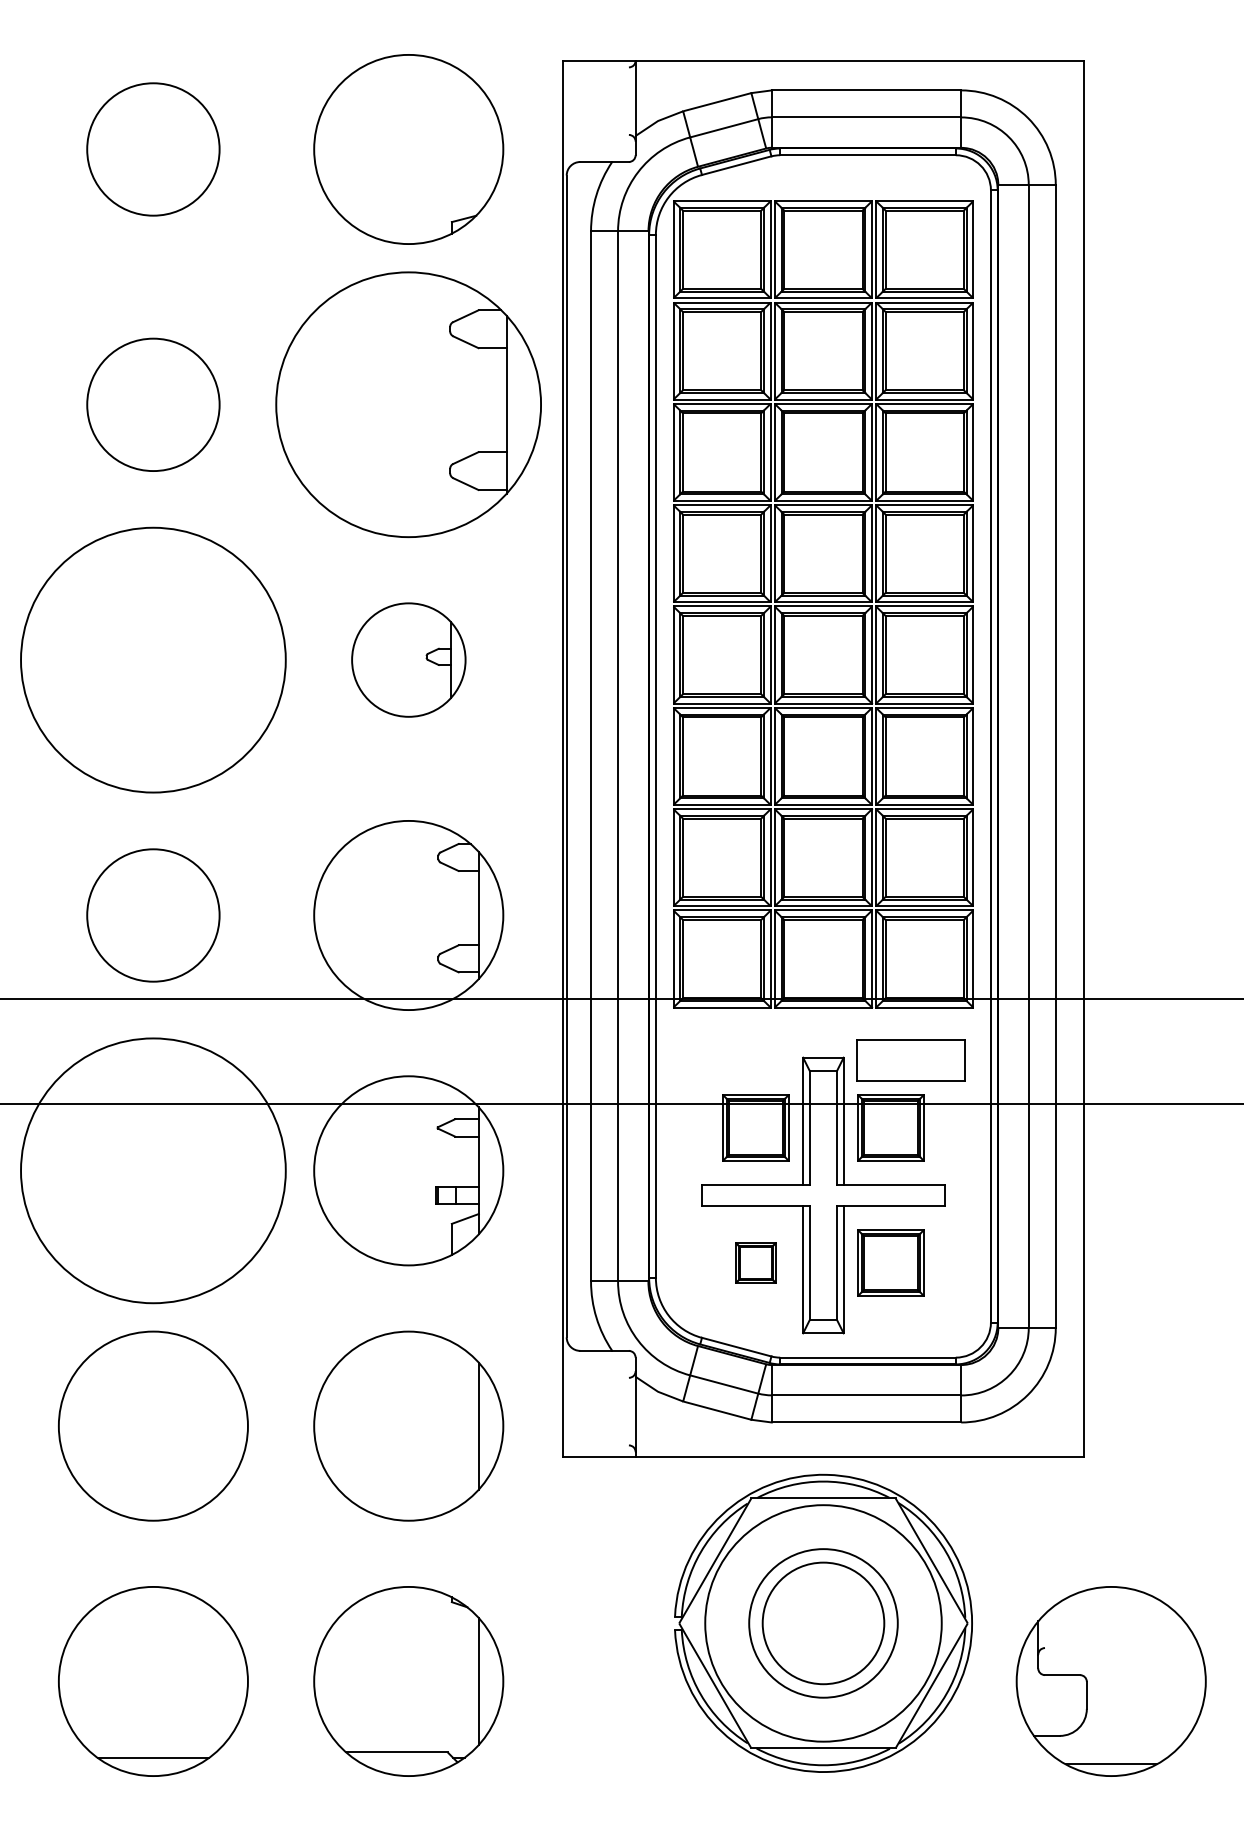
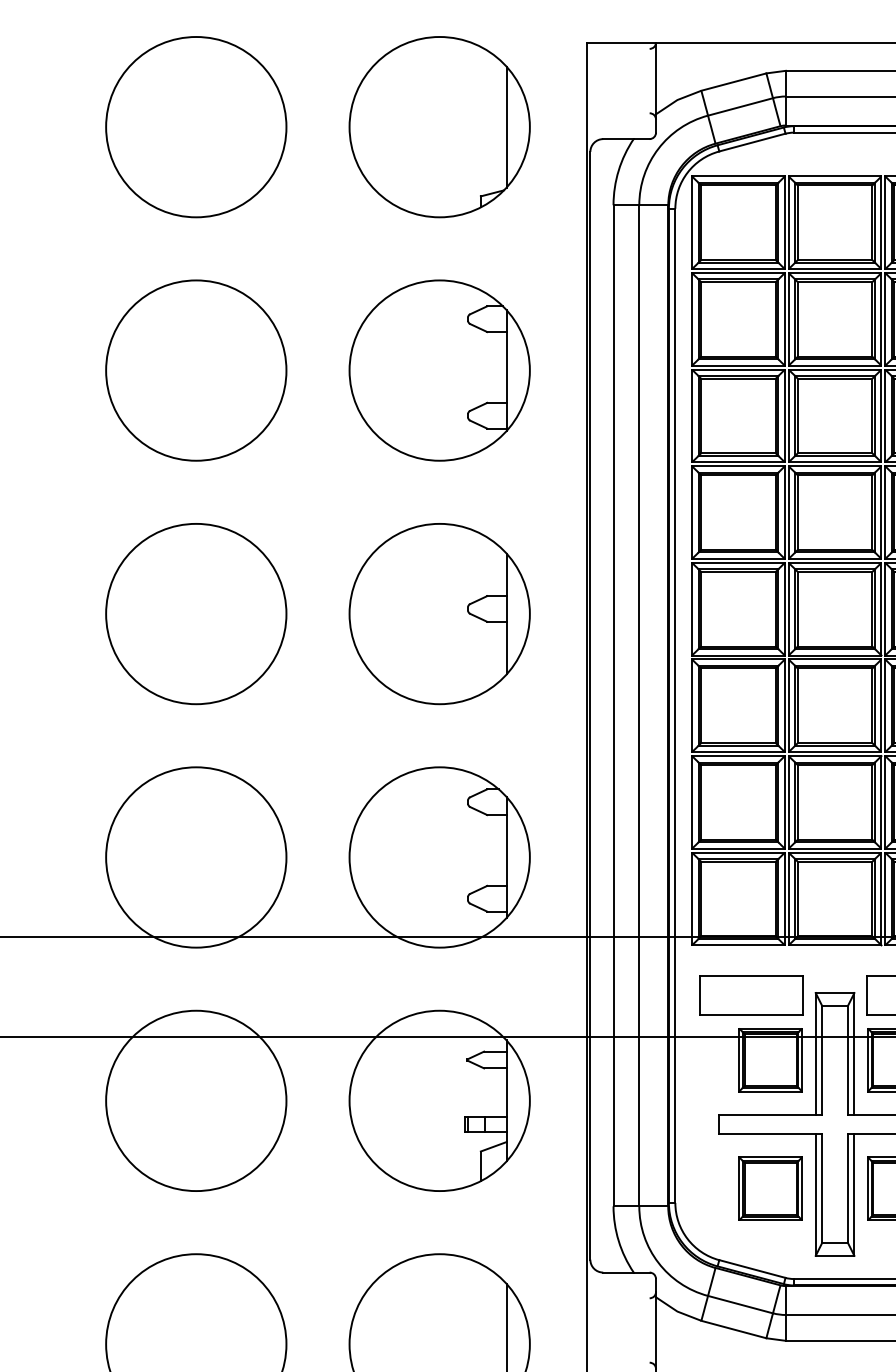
circle: (152, 149) -> (195, 127), size x1.43
line: (478, 149) -> (506, 127), added
circle: (153, 404) -> (196, 370), size x1.43
part: (408, 404) -> (439, 370), size x0.71
circle: (152, 659) -> (195, 613), size x0.71
part: (408, 659) -> (439, 613), size x1.67
circle: (152, 915) -> (195, 857), size x1.43
part: (735, 1060) -> (751, 995), added
circle: (152, 1170) -> (195, 1100), size x0.71
part: (755, 1262) -> (770, 1188), size x1.67

